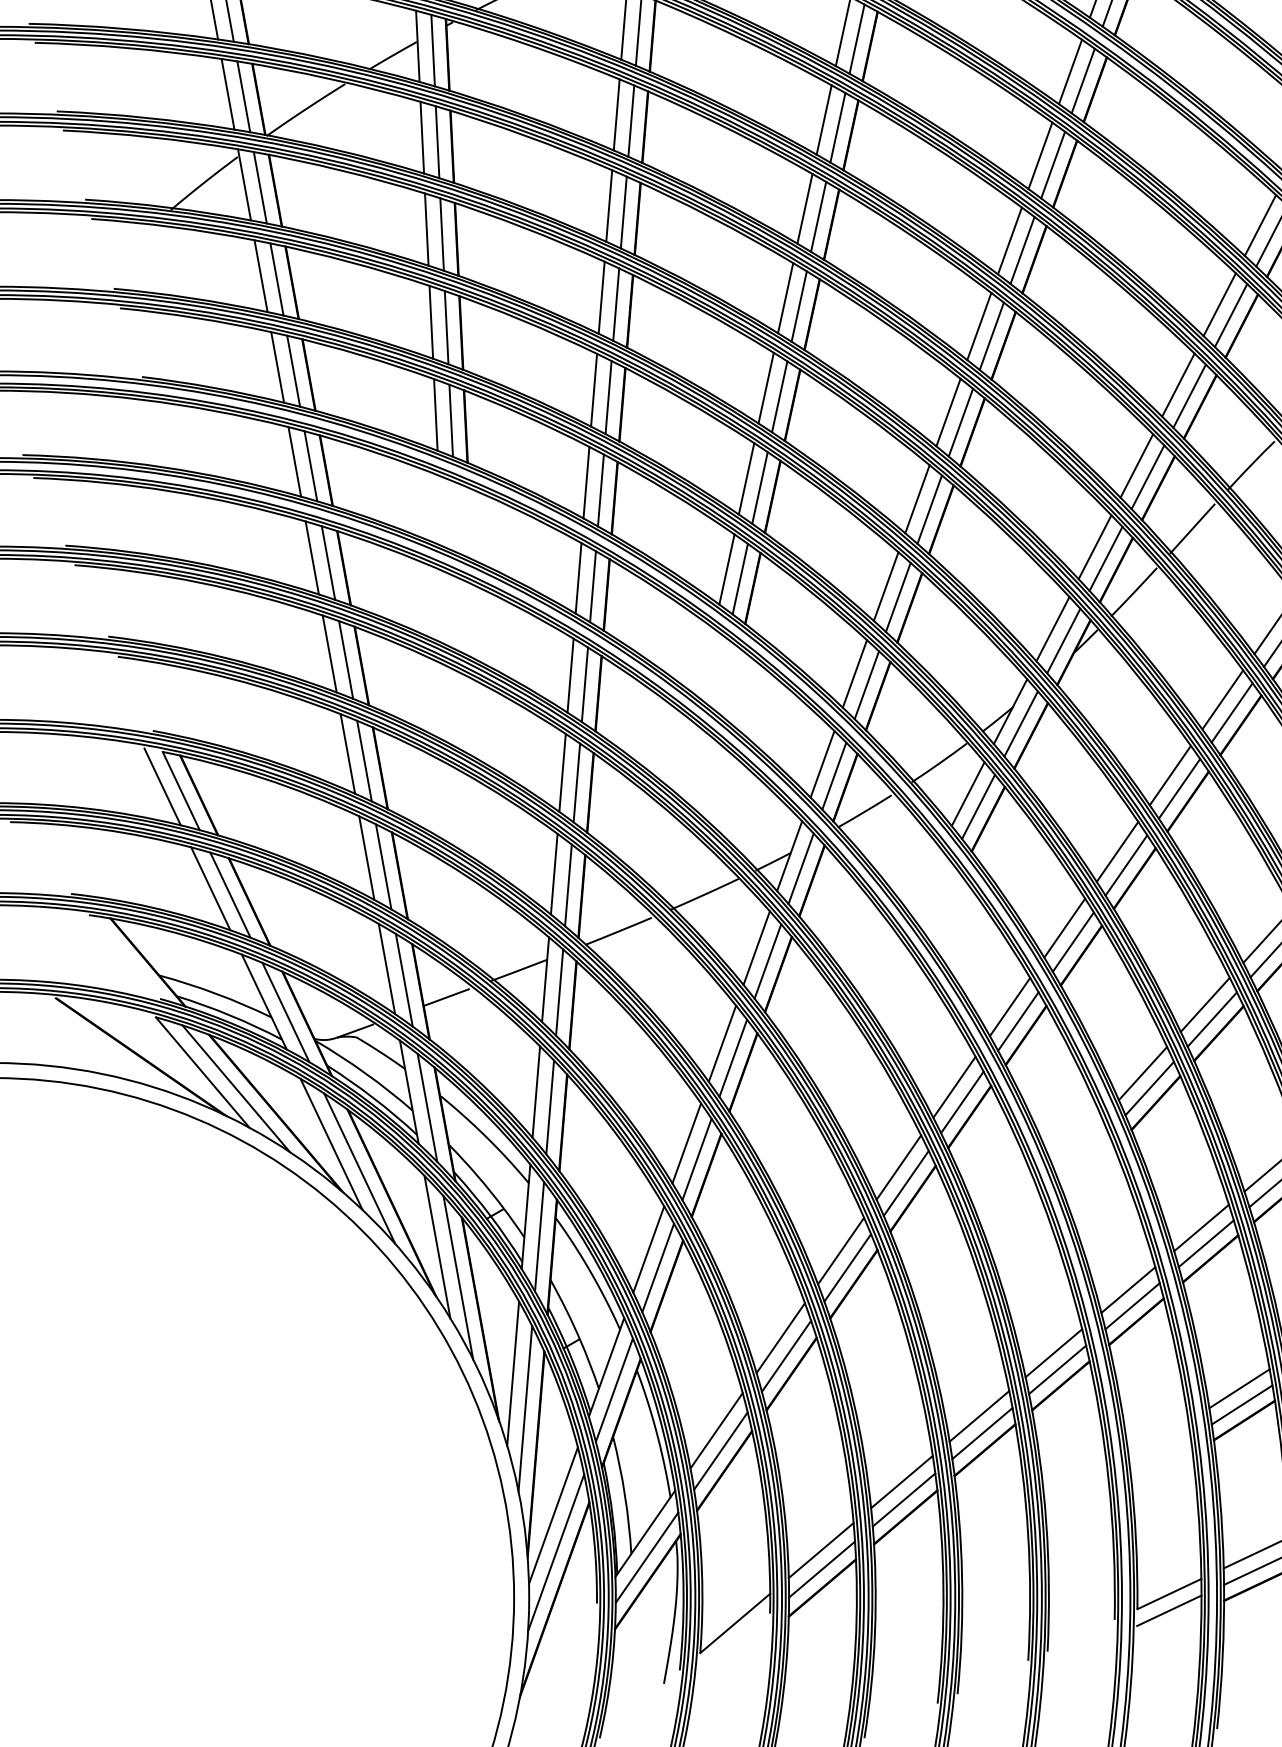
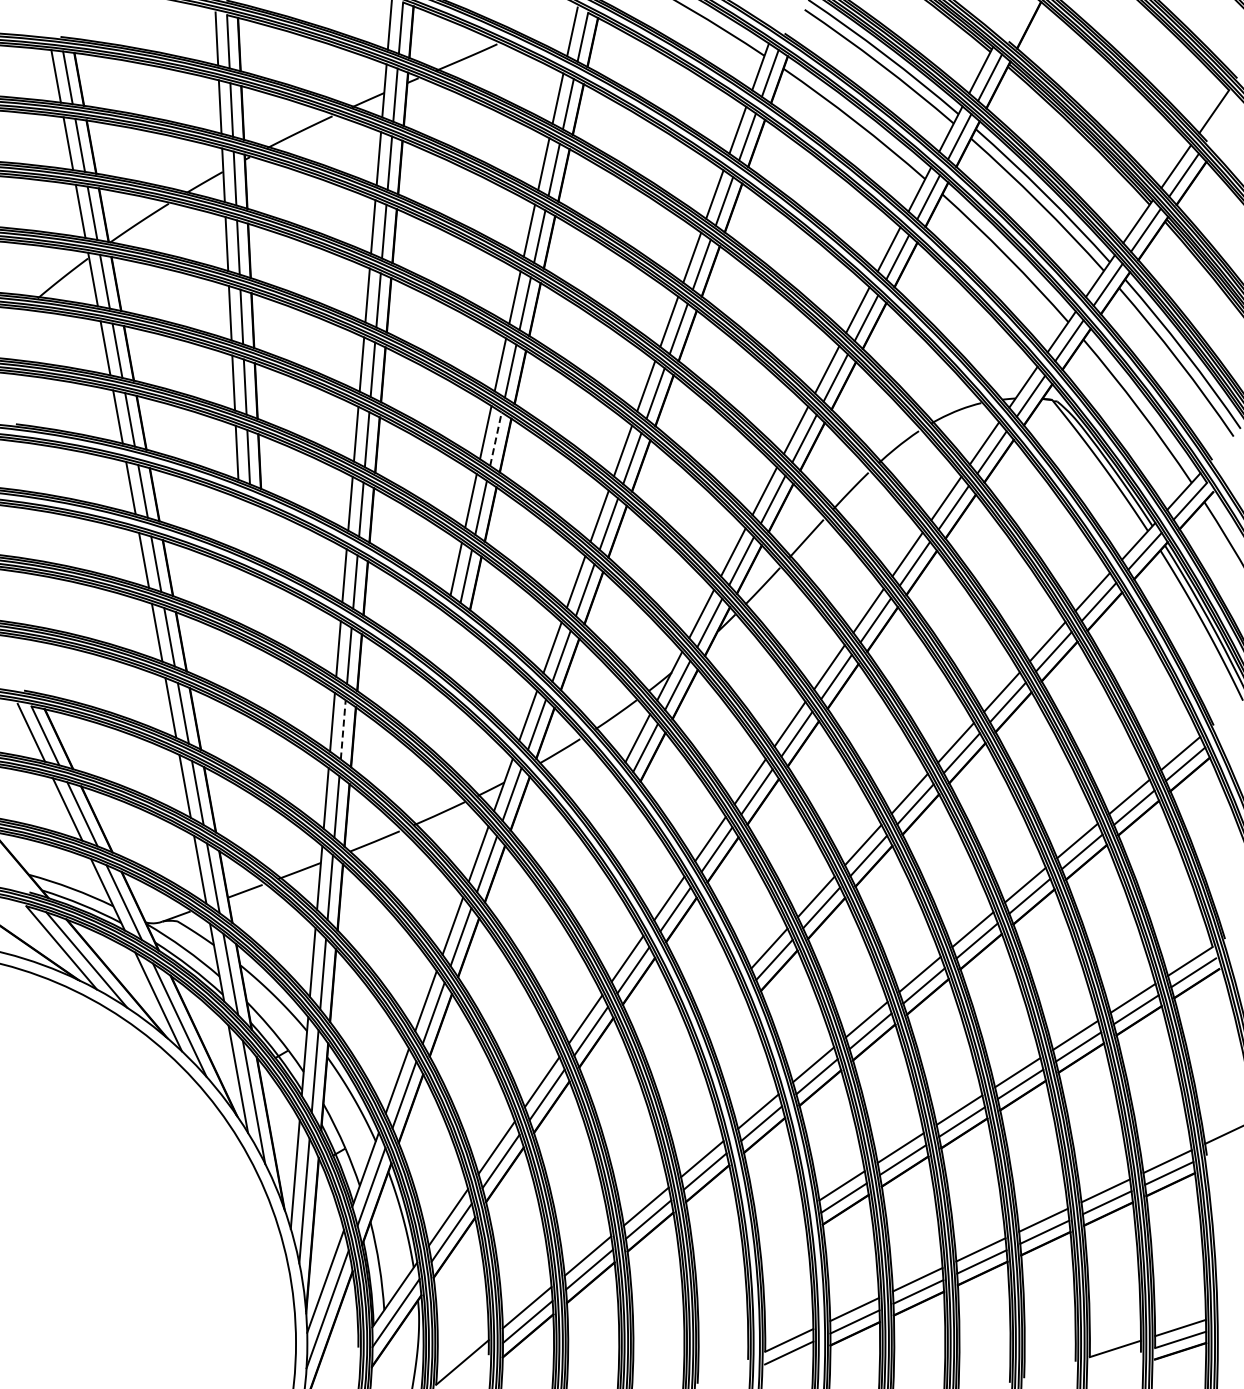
line: (780, 395) -> (496, 438), solid -> dashed
line: (577, 782) -> (343, 729), solid -> dashed

